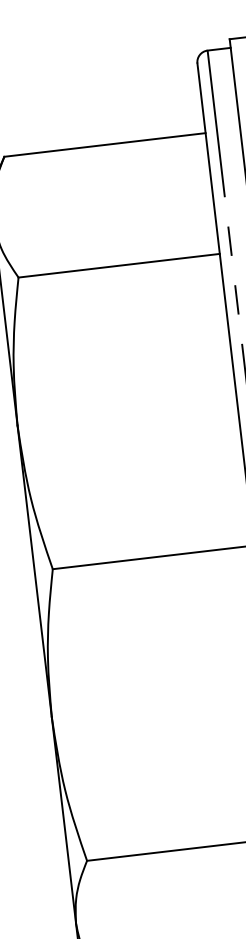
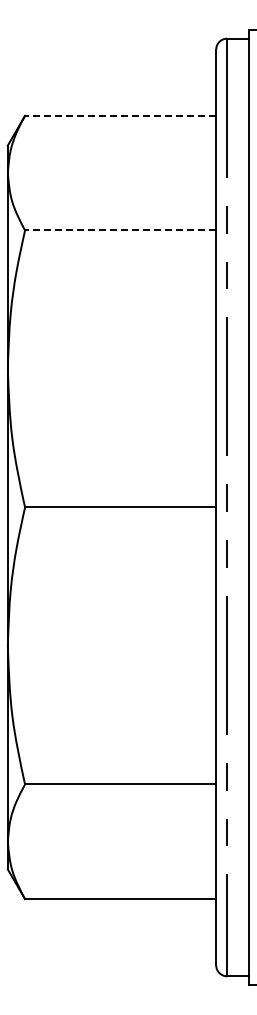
line: (104, 144) -> (120, 115), solid -> dashed
line: (119, 265) -> (120, 230), solid -> dashed

